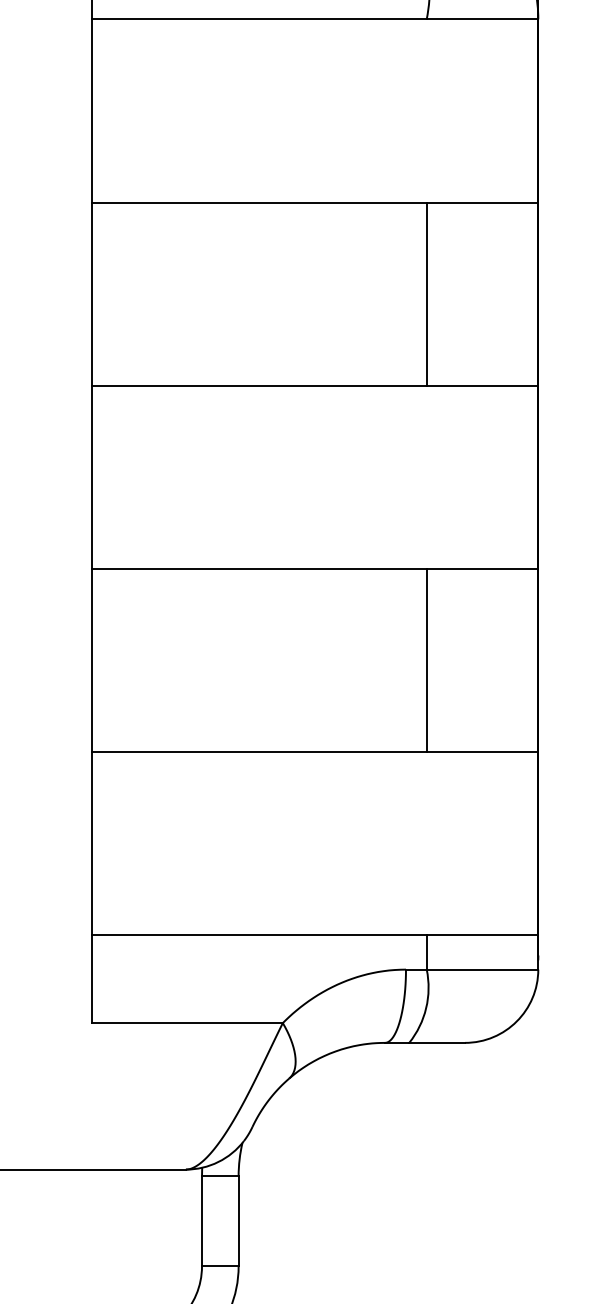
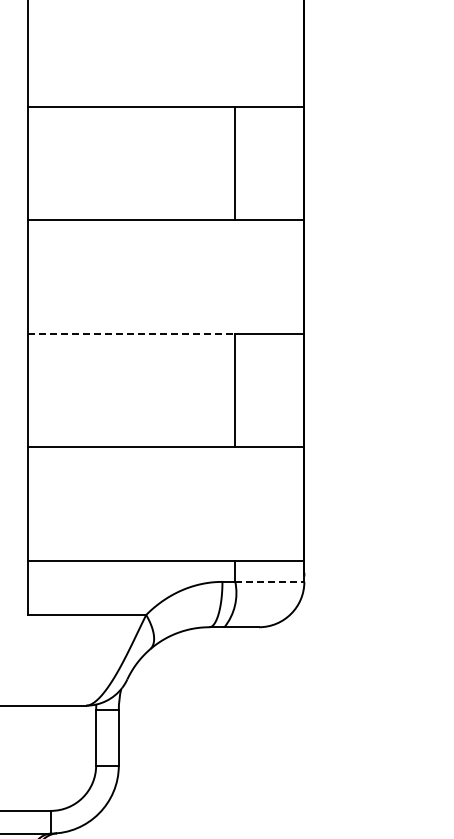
line: (259, 568) -> (131, 333), solid -> dashed
line: (481, 968) -> (269, 581), solid -> dashed

